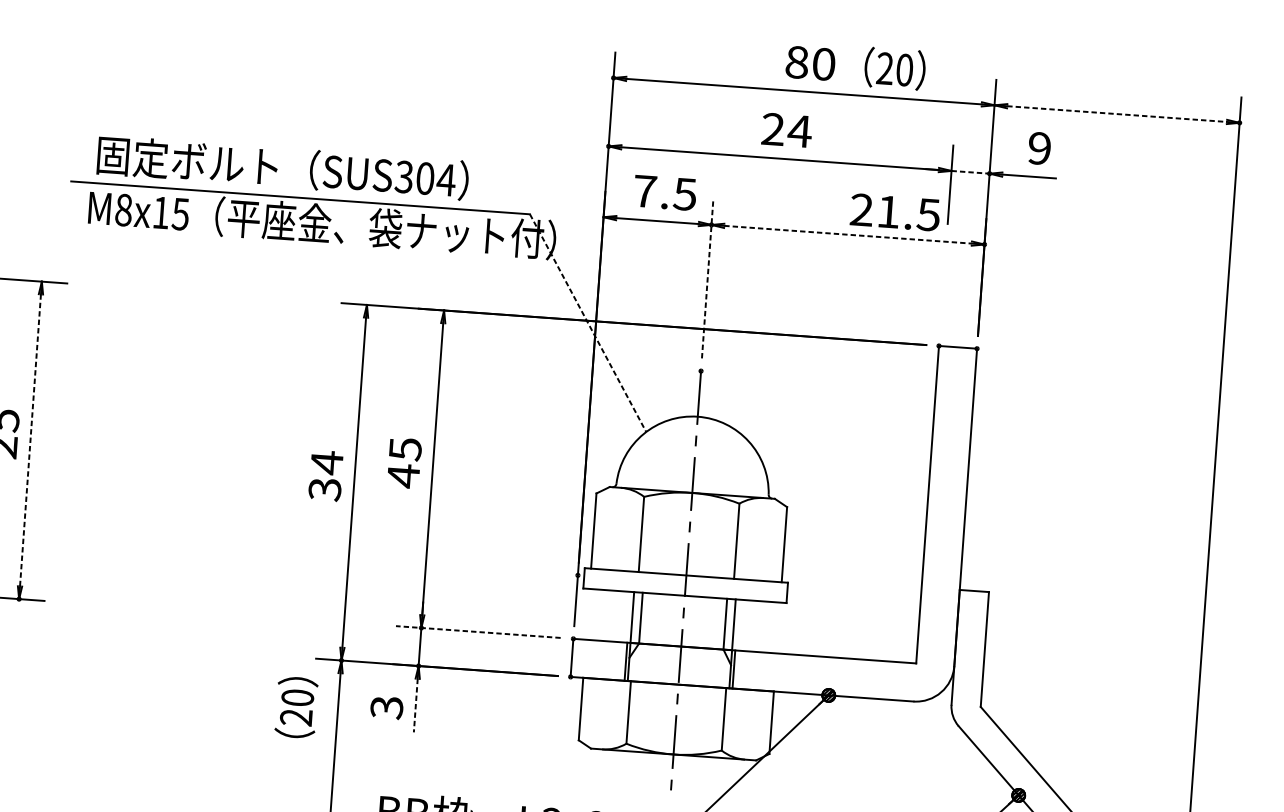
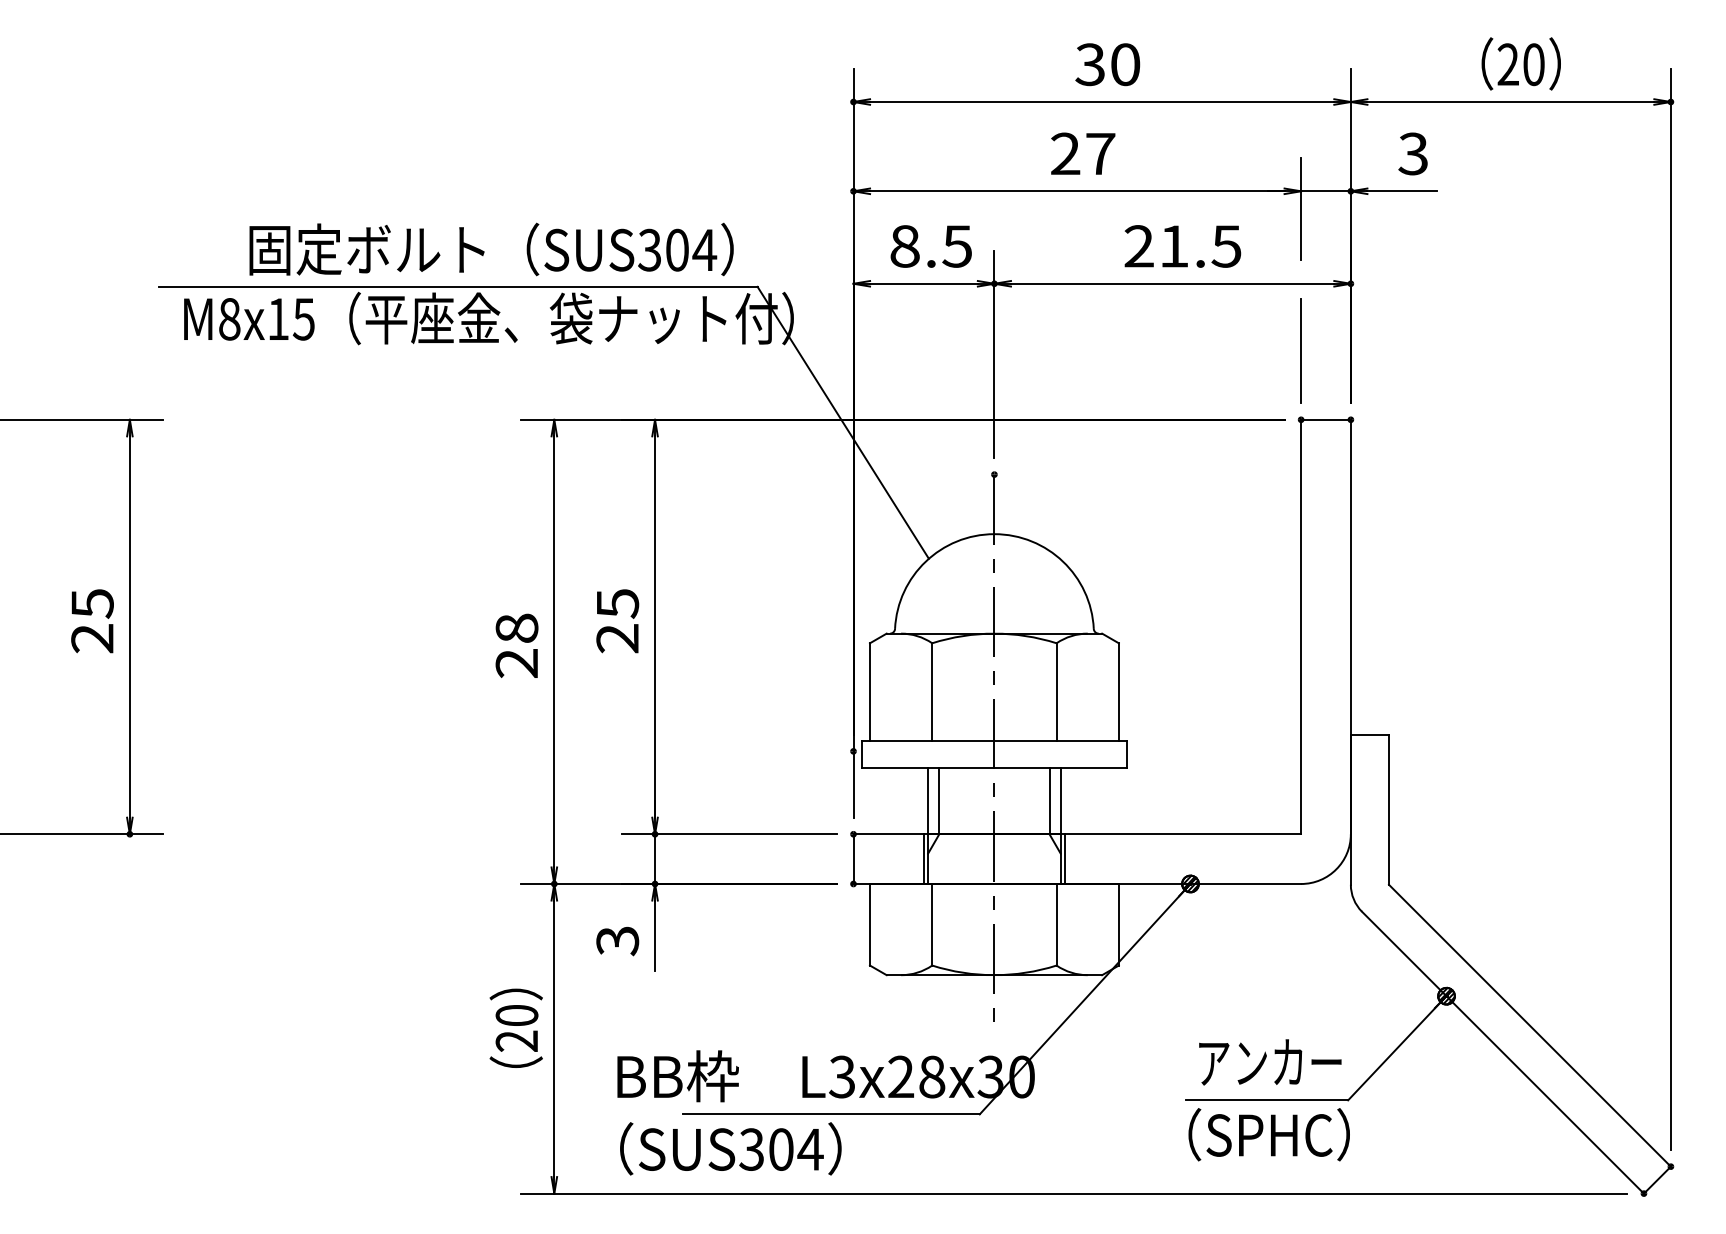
text: (797, 62) -> (1090, 64), 80 -> 30
text: (894, 68) -> (1520, 63), moved
line: (1117, 114) -> (1511, 102), dashed -> solid
text: (799, 130) -> (1100, 153), 24 -> 27
text: (1038, 148) -> (1412, 153), 9 -> 3
text: (283, 167) -> (491, 249), moved
line: (970, 172) -> (1326, 191), dashed -> solid
text: (644, 191) -> (904, 246), 7.5 -> 8.5
text: (894, 212) -> (1182, 246), moved
line: (847, 234) -> (1172, 283), dashed -> solid
line: (707, 279) -> (994, 354), dashed -> solid
line: (943, 292) -> (1301, 350), added
line: (588, 322) -> (843, 422), dashed -> solid
line: (30, 440) -> (129, 627), dashed -> solid
text: (325, 475) -> (516, 645), 34 -> 28
text: (403, 475) -> (617, 638), 45 -> 25
line: (478, 632) -> (729, 834), dashed -> solid
line: (416, 705) -> (655, 935), dashed -> solid
text: (295, 706) -> (515, 1027), moved

